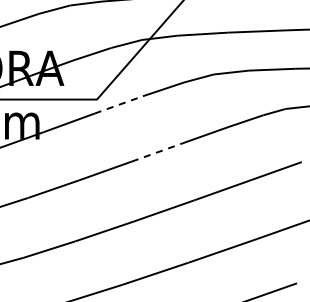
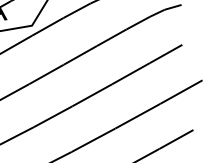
line: (118, 104) -> (47, 26), dashed -> solid
line: (157, 152) -> (80, 55), dashed -> solid

